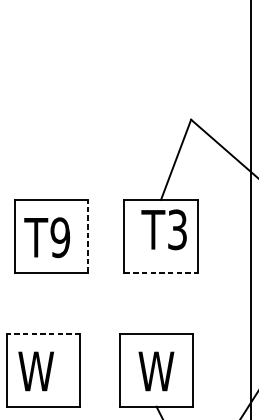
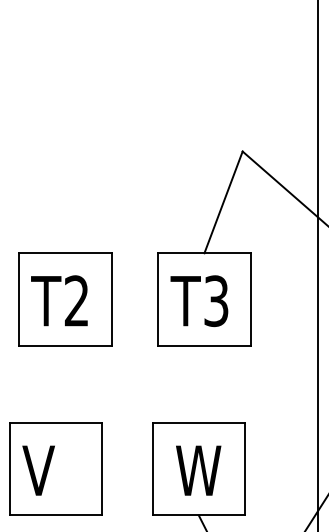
text: (164, 230) -> (199, 301), moved
line: (87, 236) -> (111, 299), dashed -> solid
text: (60, 237) -> (76, 301), T9 -> T2
line: (161, 272) -> (204, 345), dashed -> solid
line: (43, 333) -> (55, 422), dashed -> solid
text: (35, 371) -> (45, 470), W -> V

